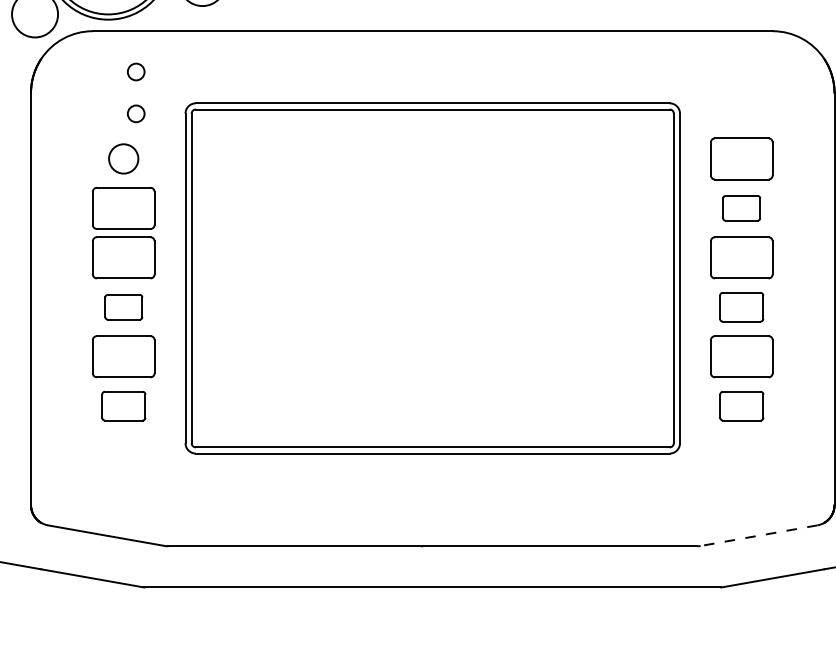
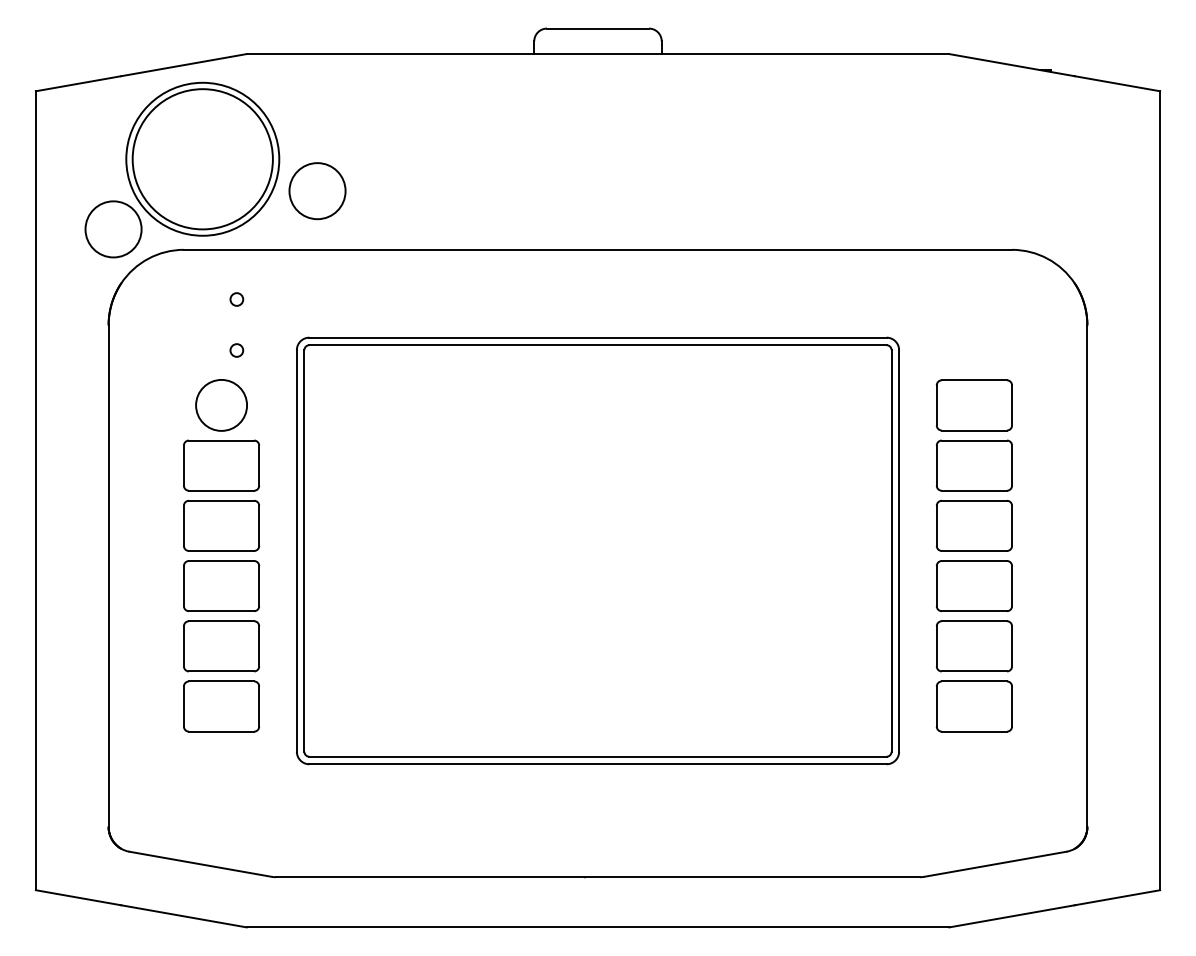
circle: (135, 71) -> (236, 299), size x0.62
circle: (135, 113) -> (236, 350), size x0.62
circle: (123, 158) -> (221, 404), size x1.43
part: (741, 208) -> (973, 465), size x1.67
part: (123, 306) -> (221, 585), size x1.67
part: (741, 306) -> (973, 585), size x1.43
part: (123, 406) -> (221, 706), size x1.43
part: (741, 406) -> (974, 706), size x1.43
line: (758, 535) -> (994, 864), dashed -> solid

